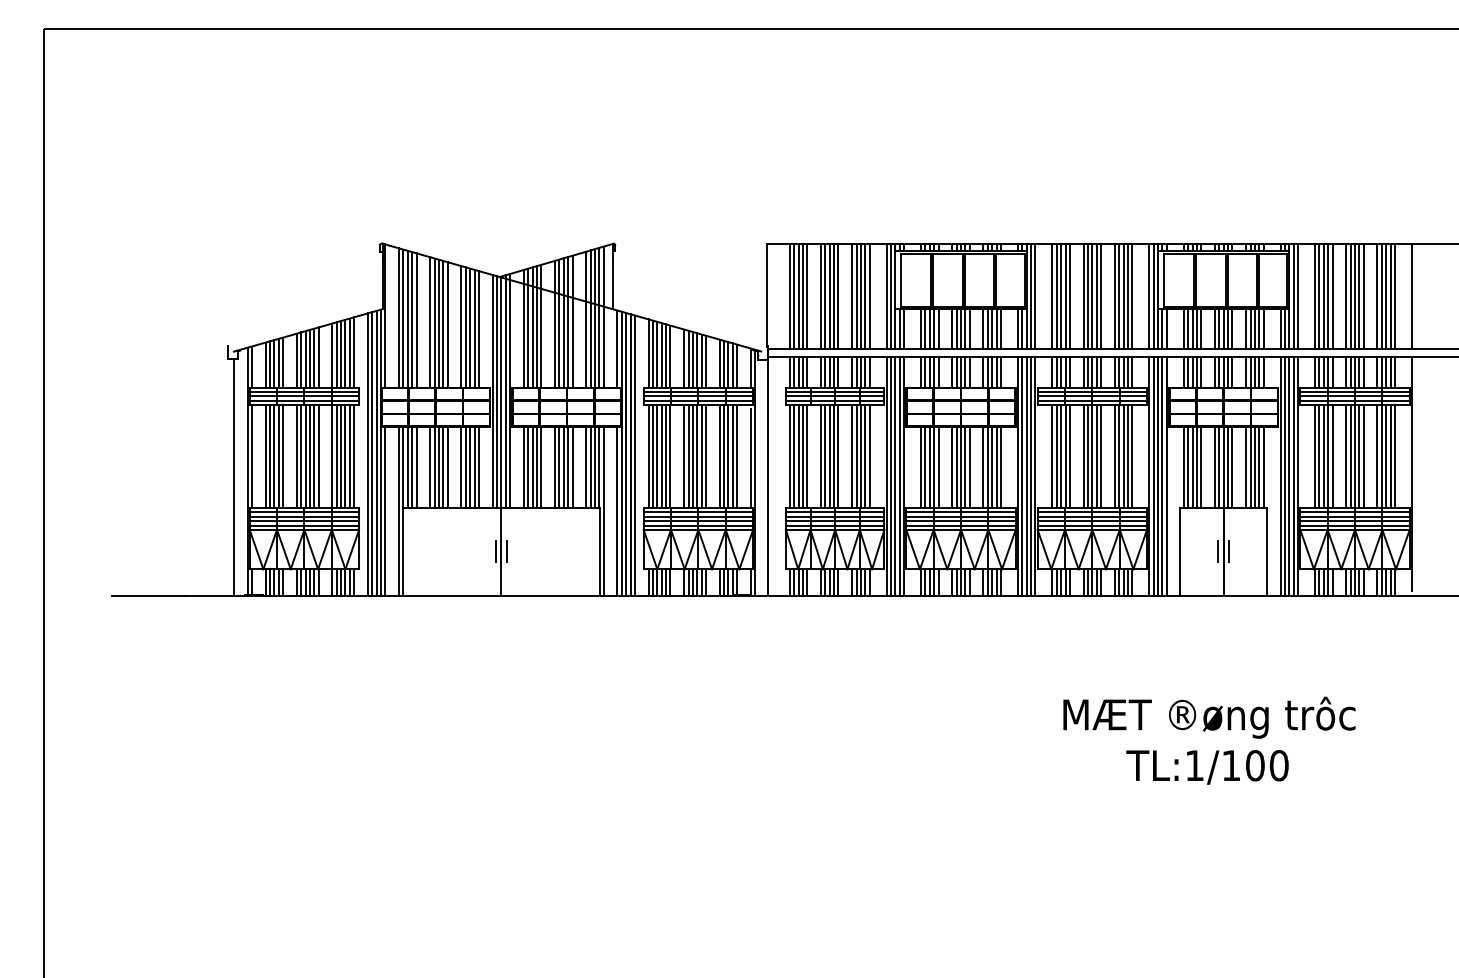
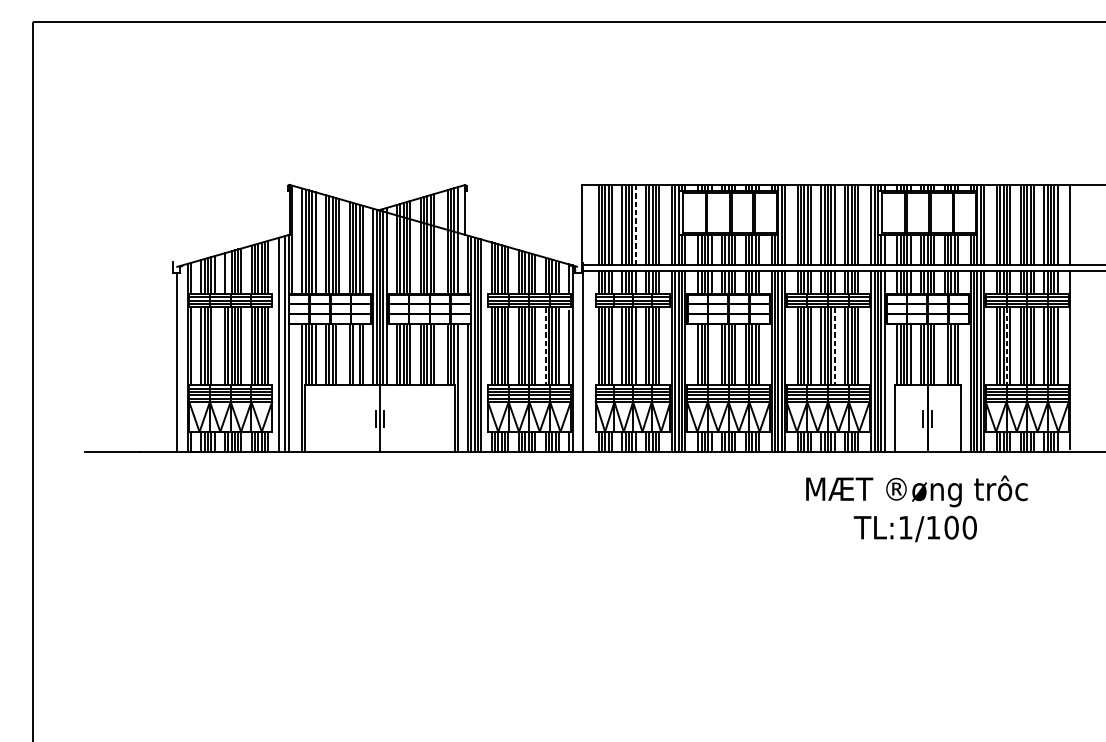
line: (838, 296) -> (635, 225), solid -> dashed
line: (586, 319) -> (444, 242), removed
line: (301, 359) -> (228, 272), removed
line: (372, 453) -> (282, 344), removed
line: (283, 456) -> (214, 346), removed
line: (719, 457) -> (545, 347), solid -> dashed
line: (1101, 457) -> (835, 347), solid -> dashed
line: (1328, 457) -> (1007, 347), solid -> dashed
line: (447, 467) -> (339, 354), removed
line: (470, 467) -> (356, 354), removed
line: (586, 467) -> (444, 354), removed
line: (938, 467) -> (711, 354), removed
line: (1246, 467) -> (944, 354), removed
line: (385, 511) -> (292, 388), removed
text: (1209, 740) -> (916, 508), moved

